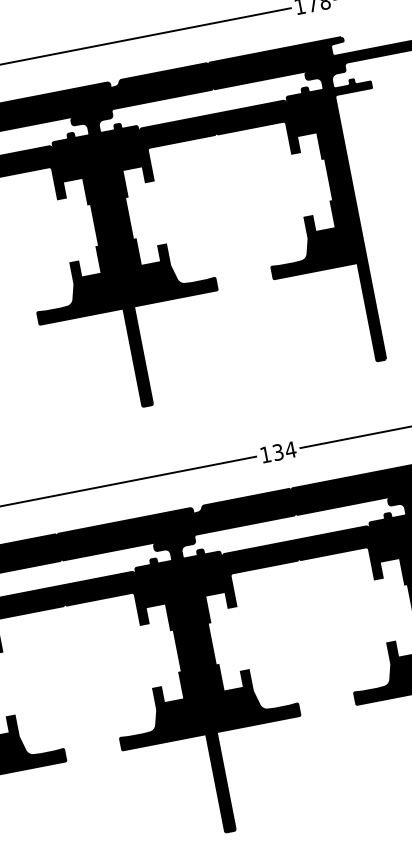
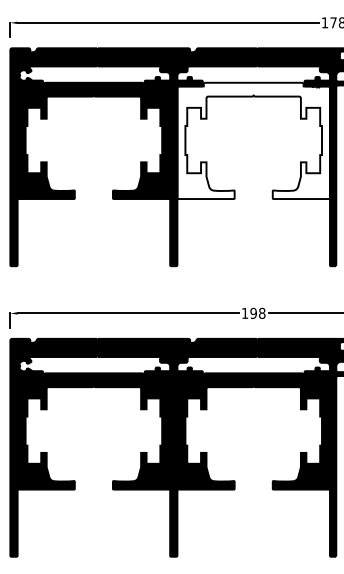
fill: (228, 199) -> (253, 140), removed
text: (283, 449) -> (257, 312), 134 -> 198

